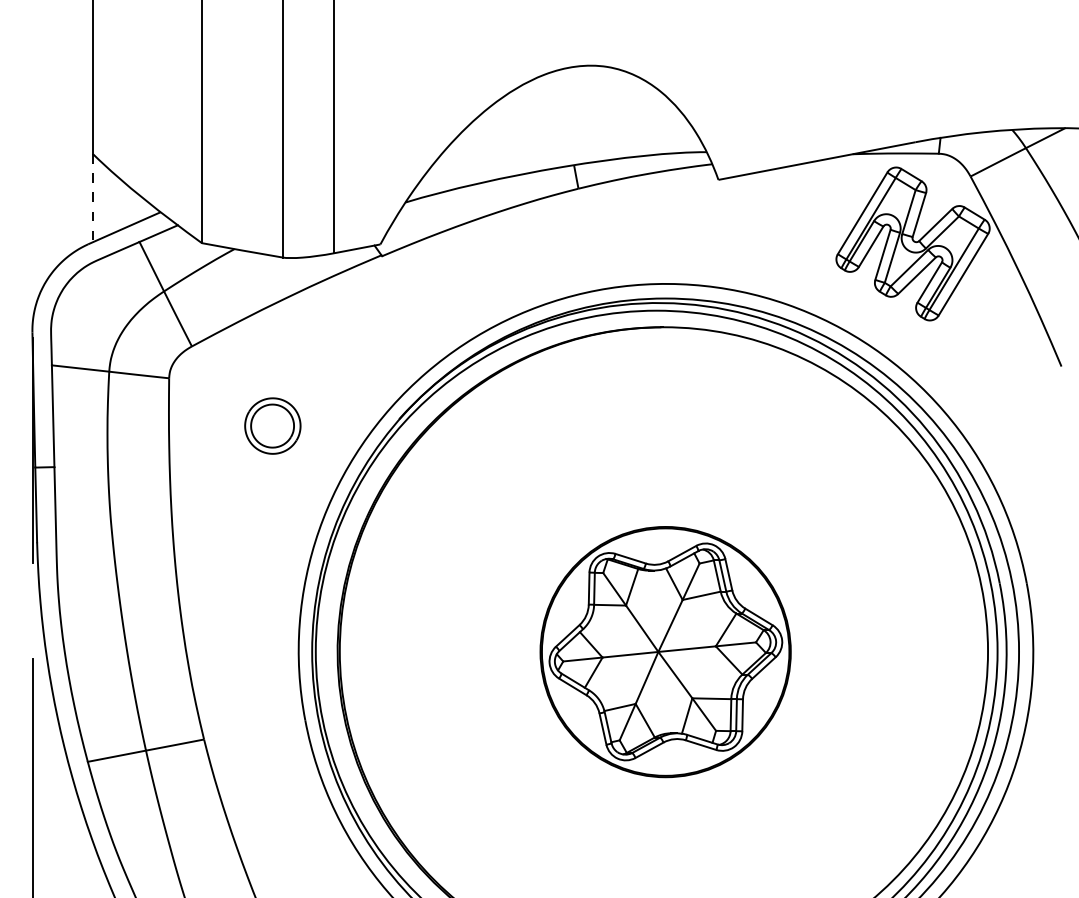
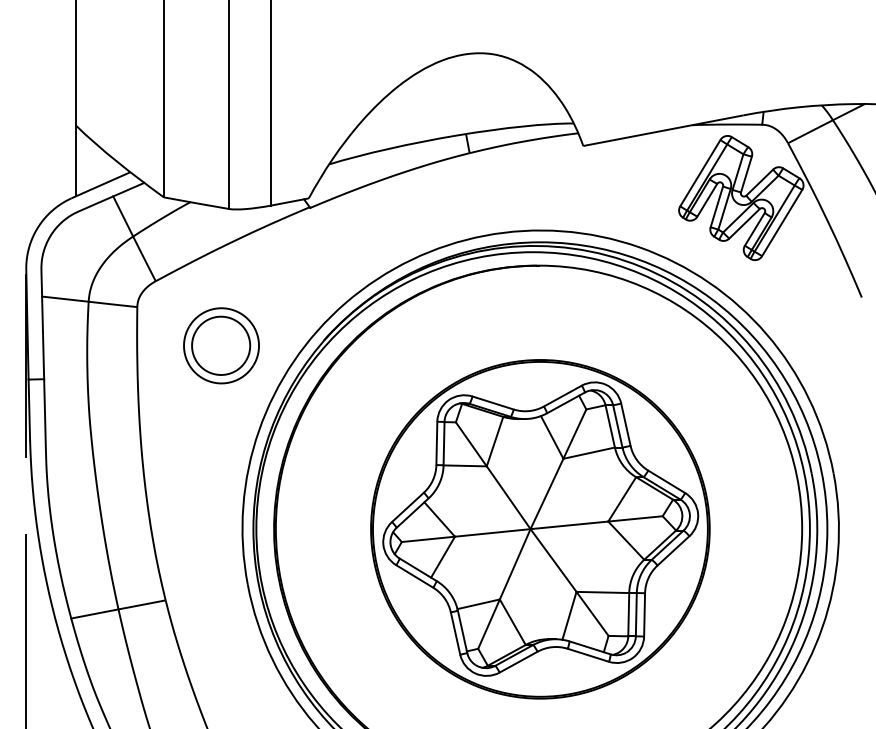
line: (93, 197) -> (75, 160), dashed -> solid
part: (272, 425) -> (221, 345), size x1.67
part: (665, 652) -> (540, 529), size x1.67

